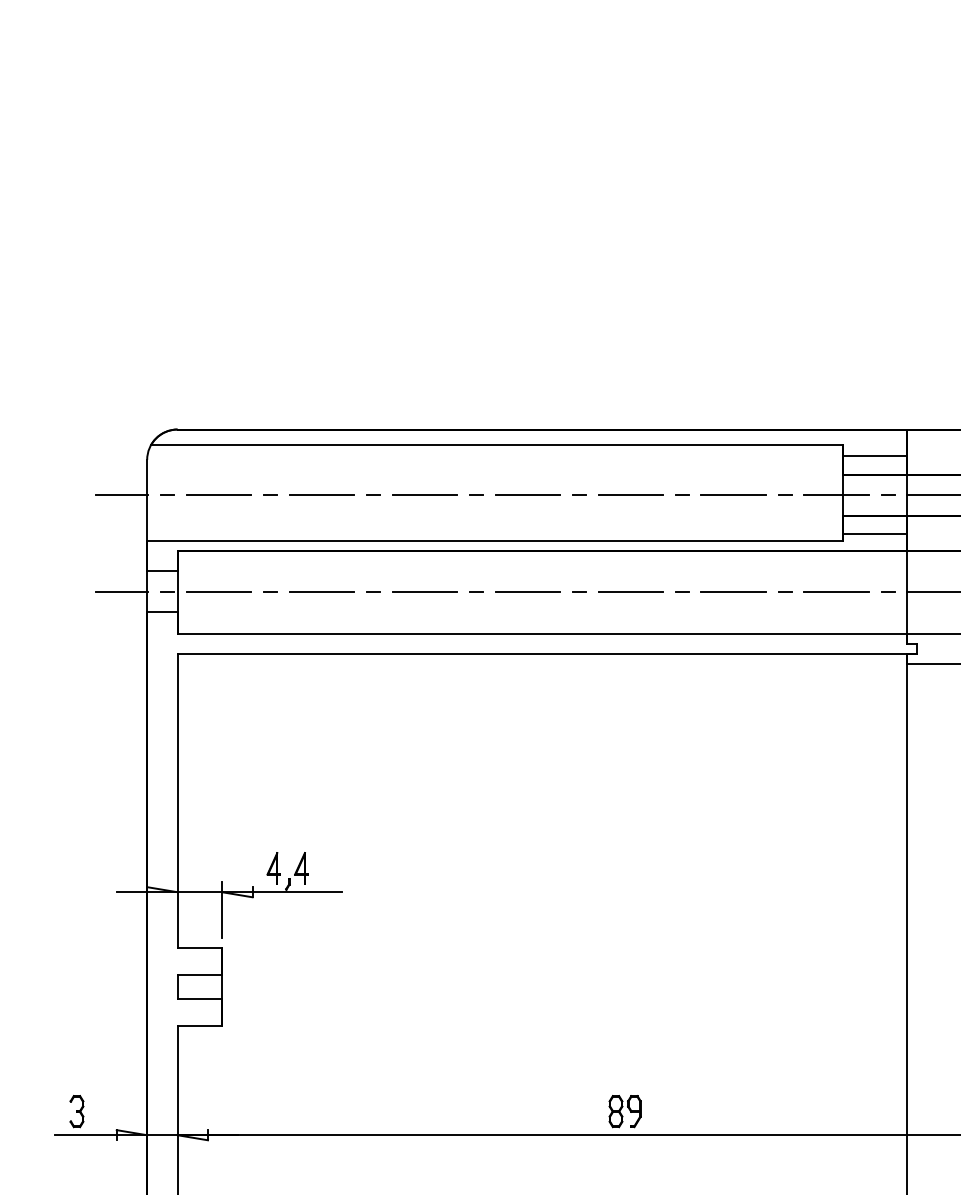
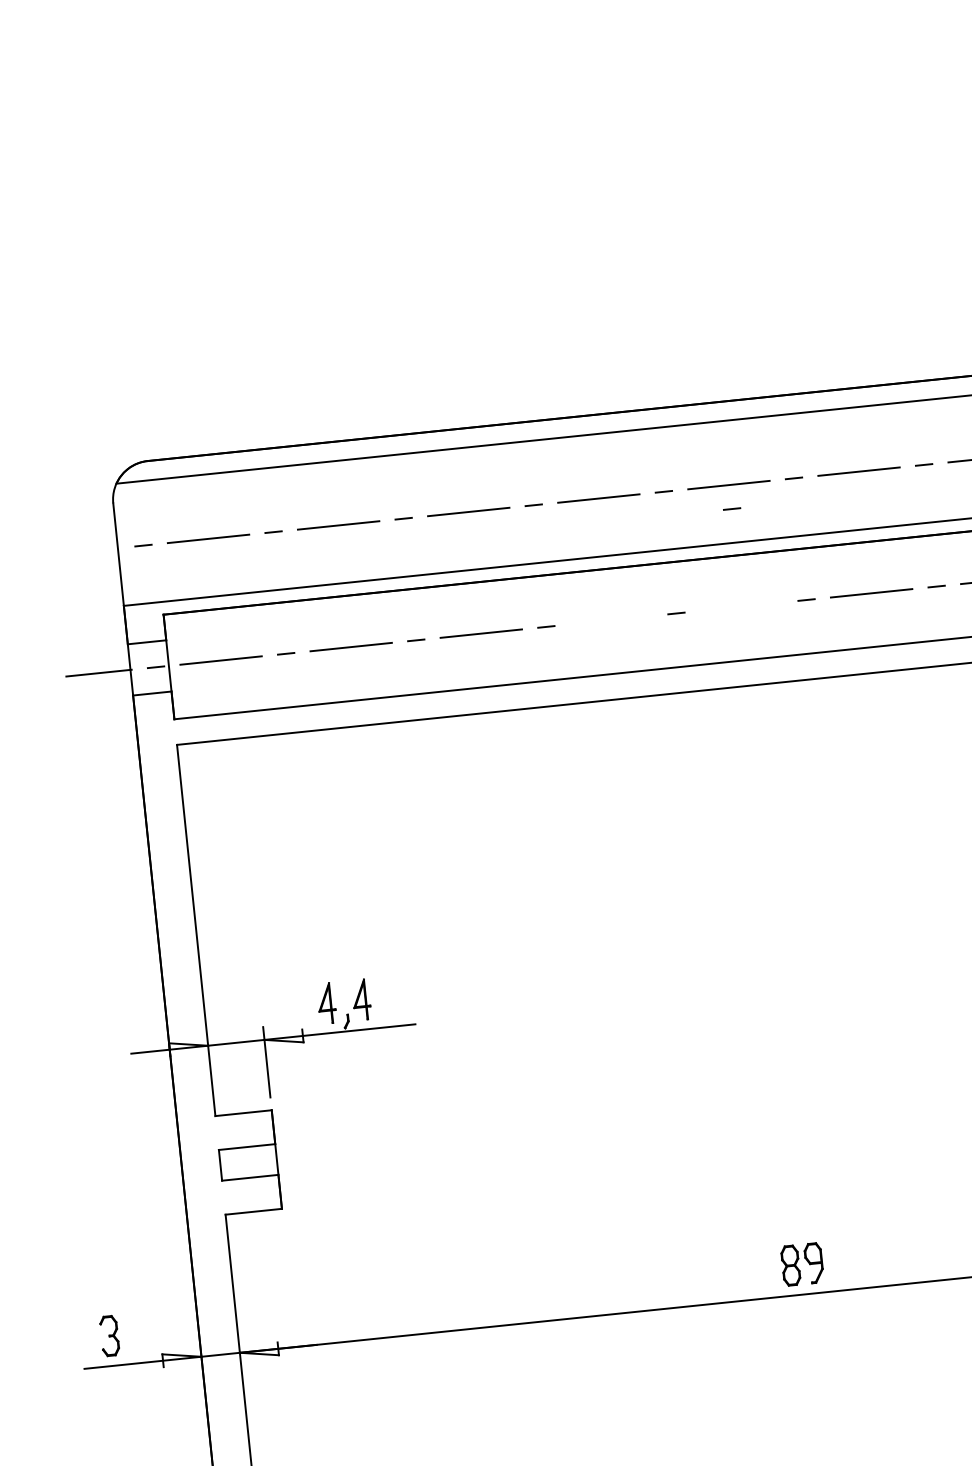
line: (122, 495) -> (86, 551), removed
line: (631, 513) -> (732, 507), added
line: (527, 591) -> (611, 620), removed
line: (630, 591) -> (741, 606), removed

